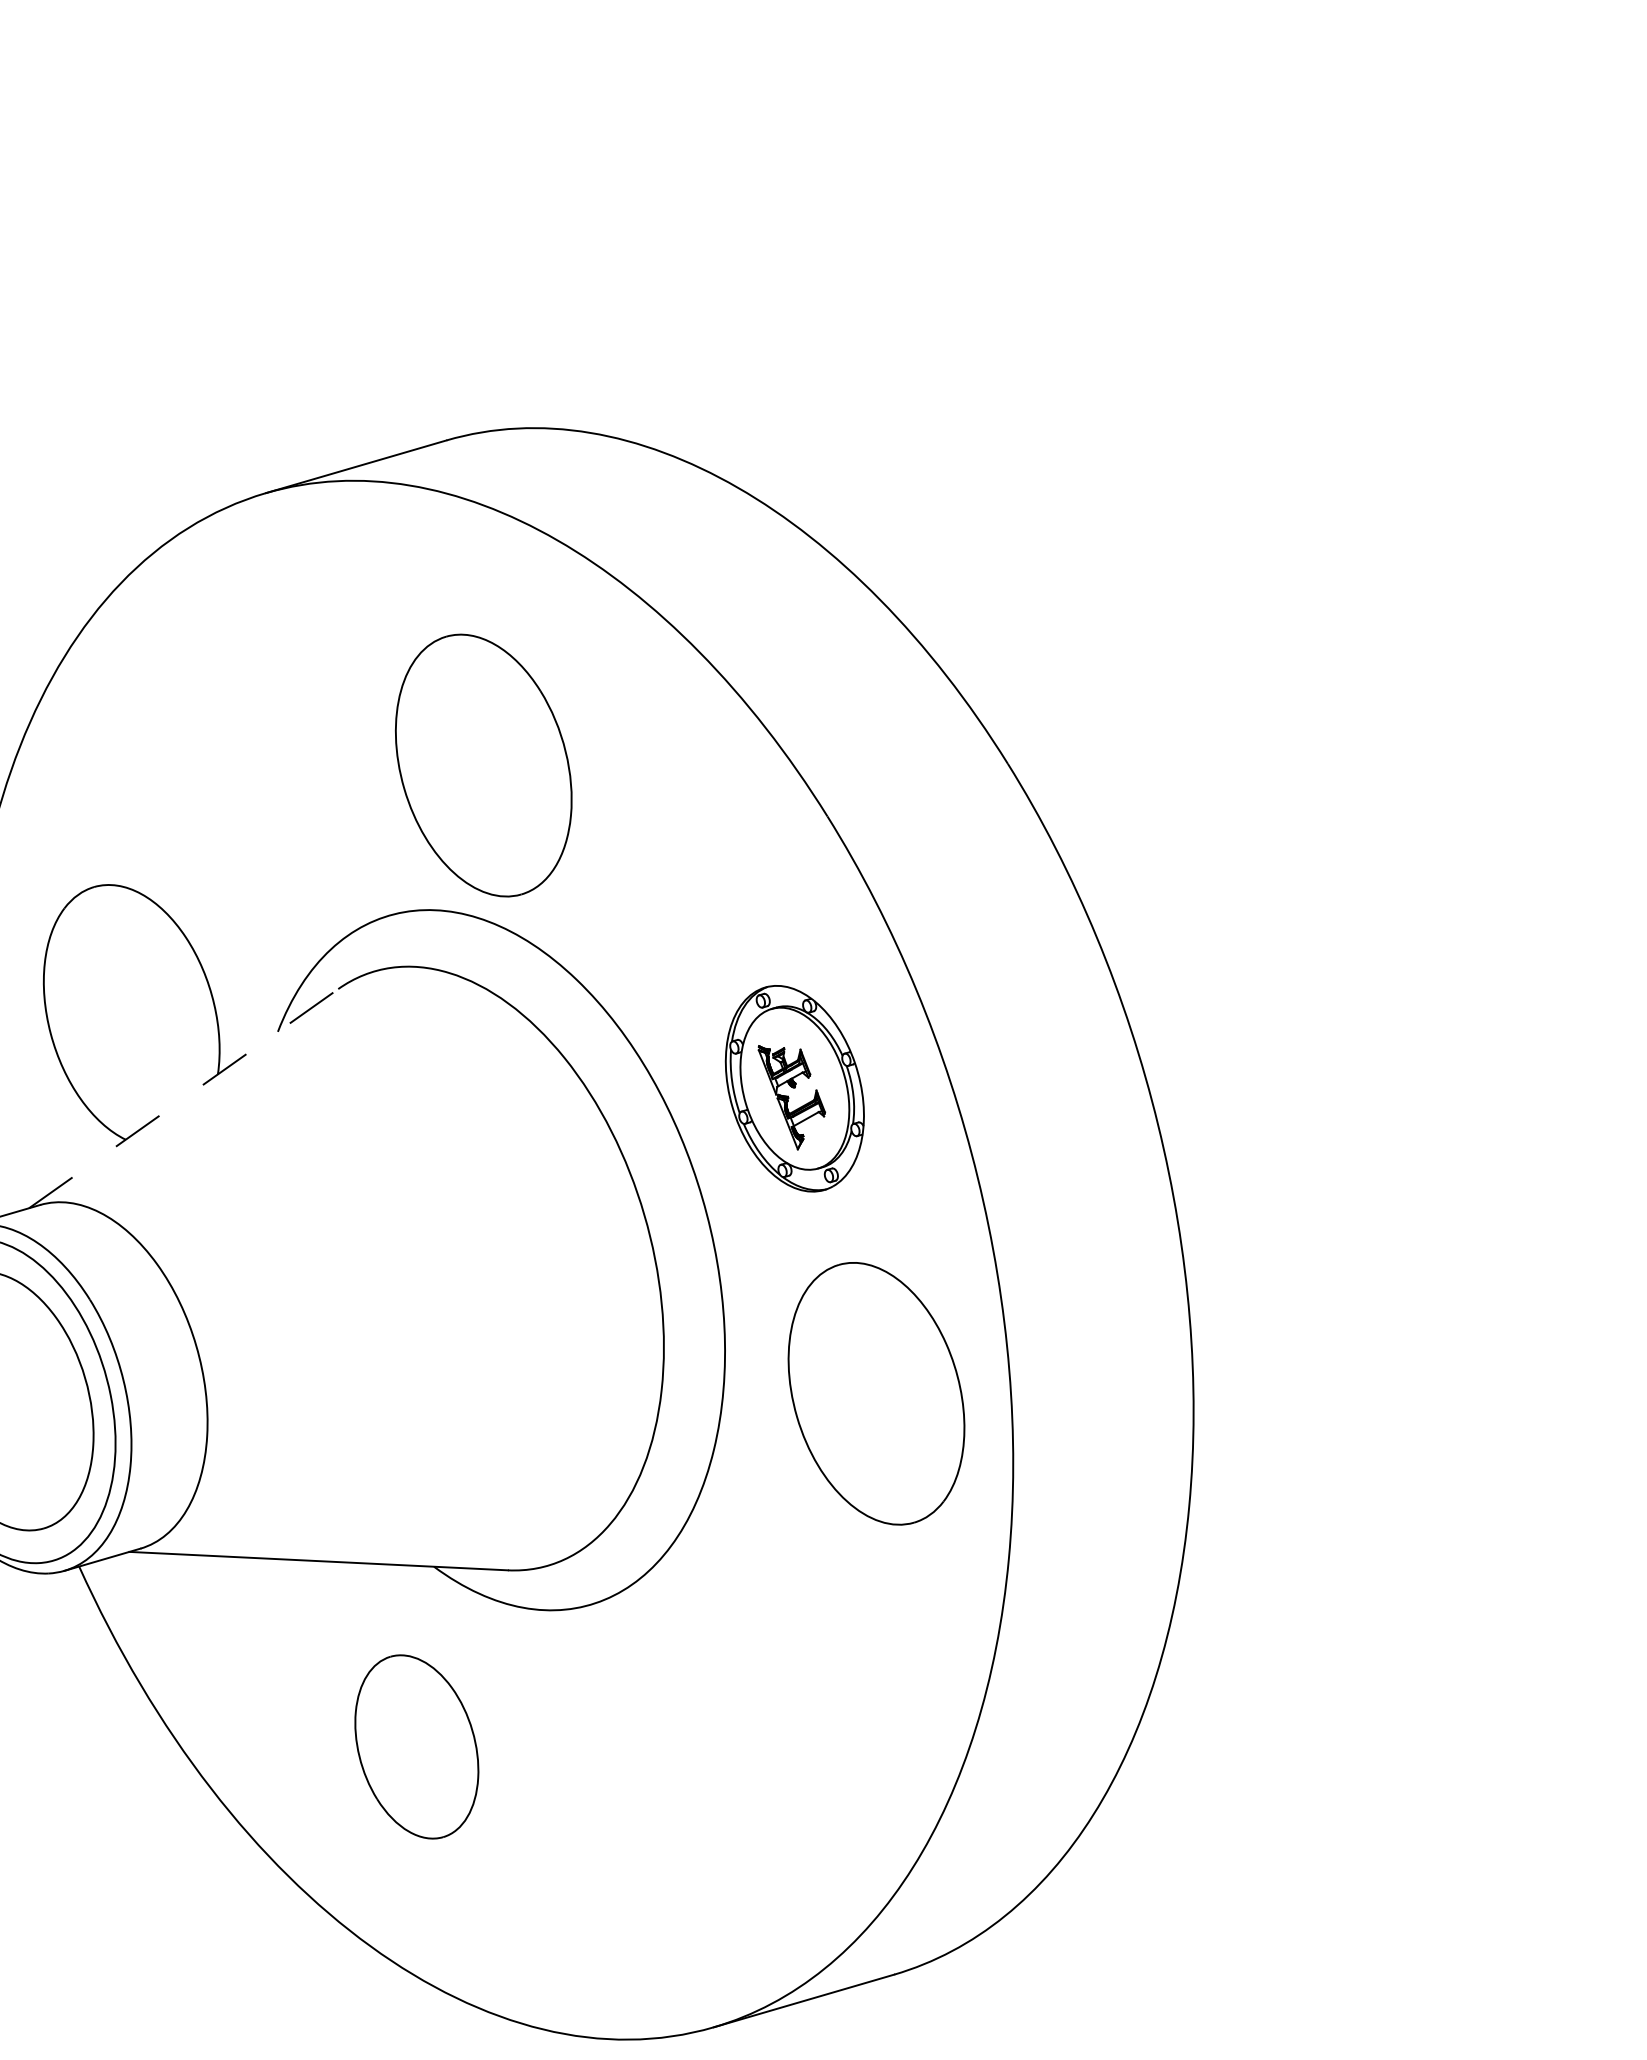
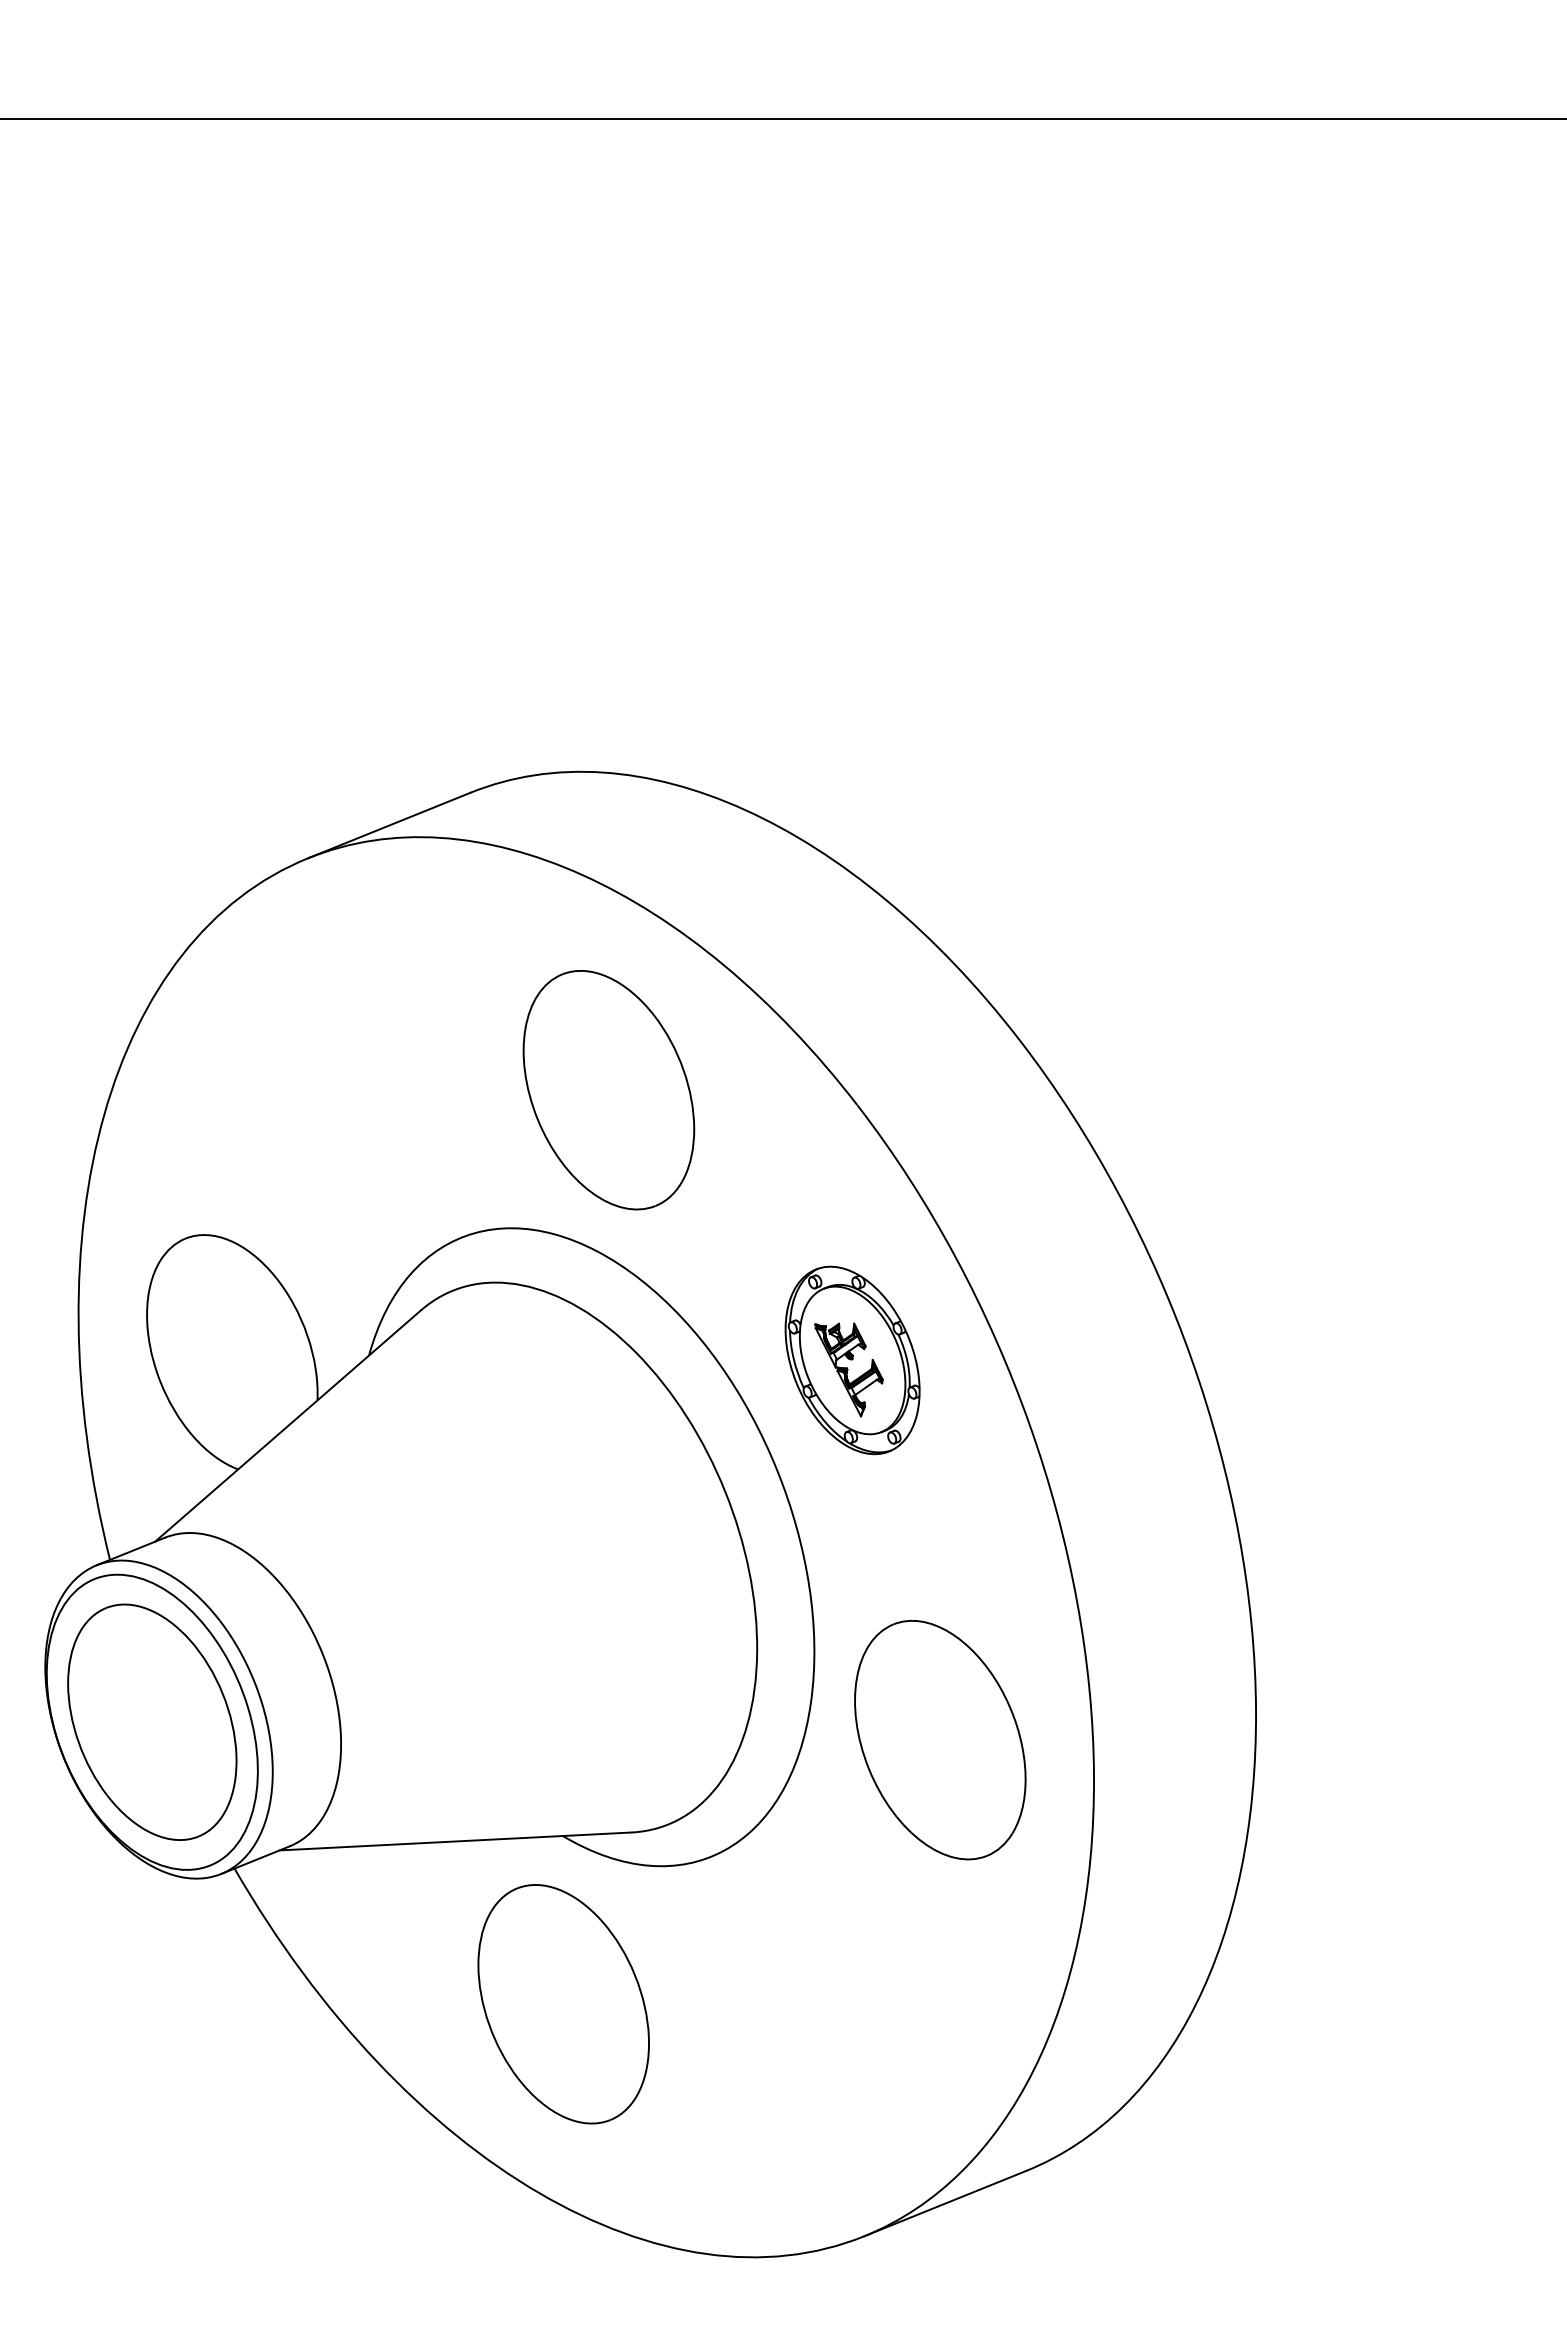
part: (483, 765) -> (608, 1090), moved
line: (184, 1098) -> (288, 1425), dashed -> solid
part: (876, 1394) -> (940, 1740), moved
part: (416, 1747) -> (563, 2004), size x1.43

